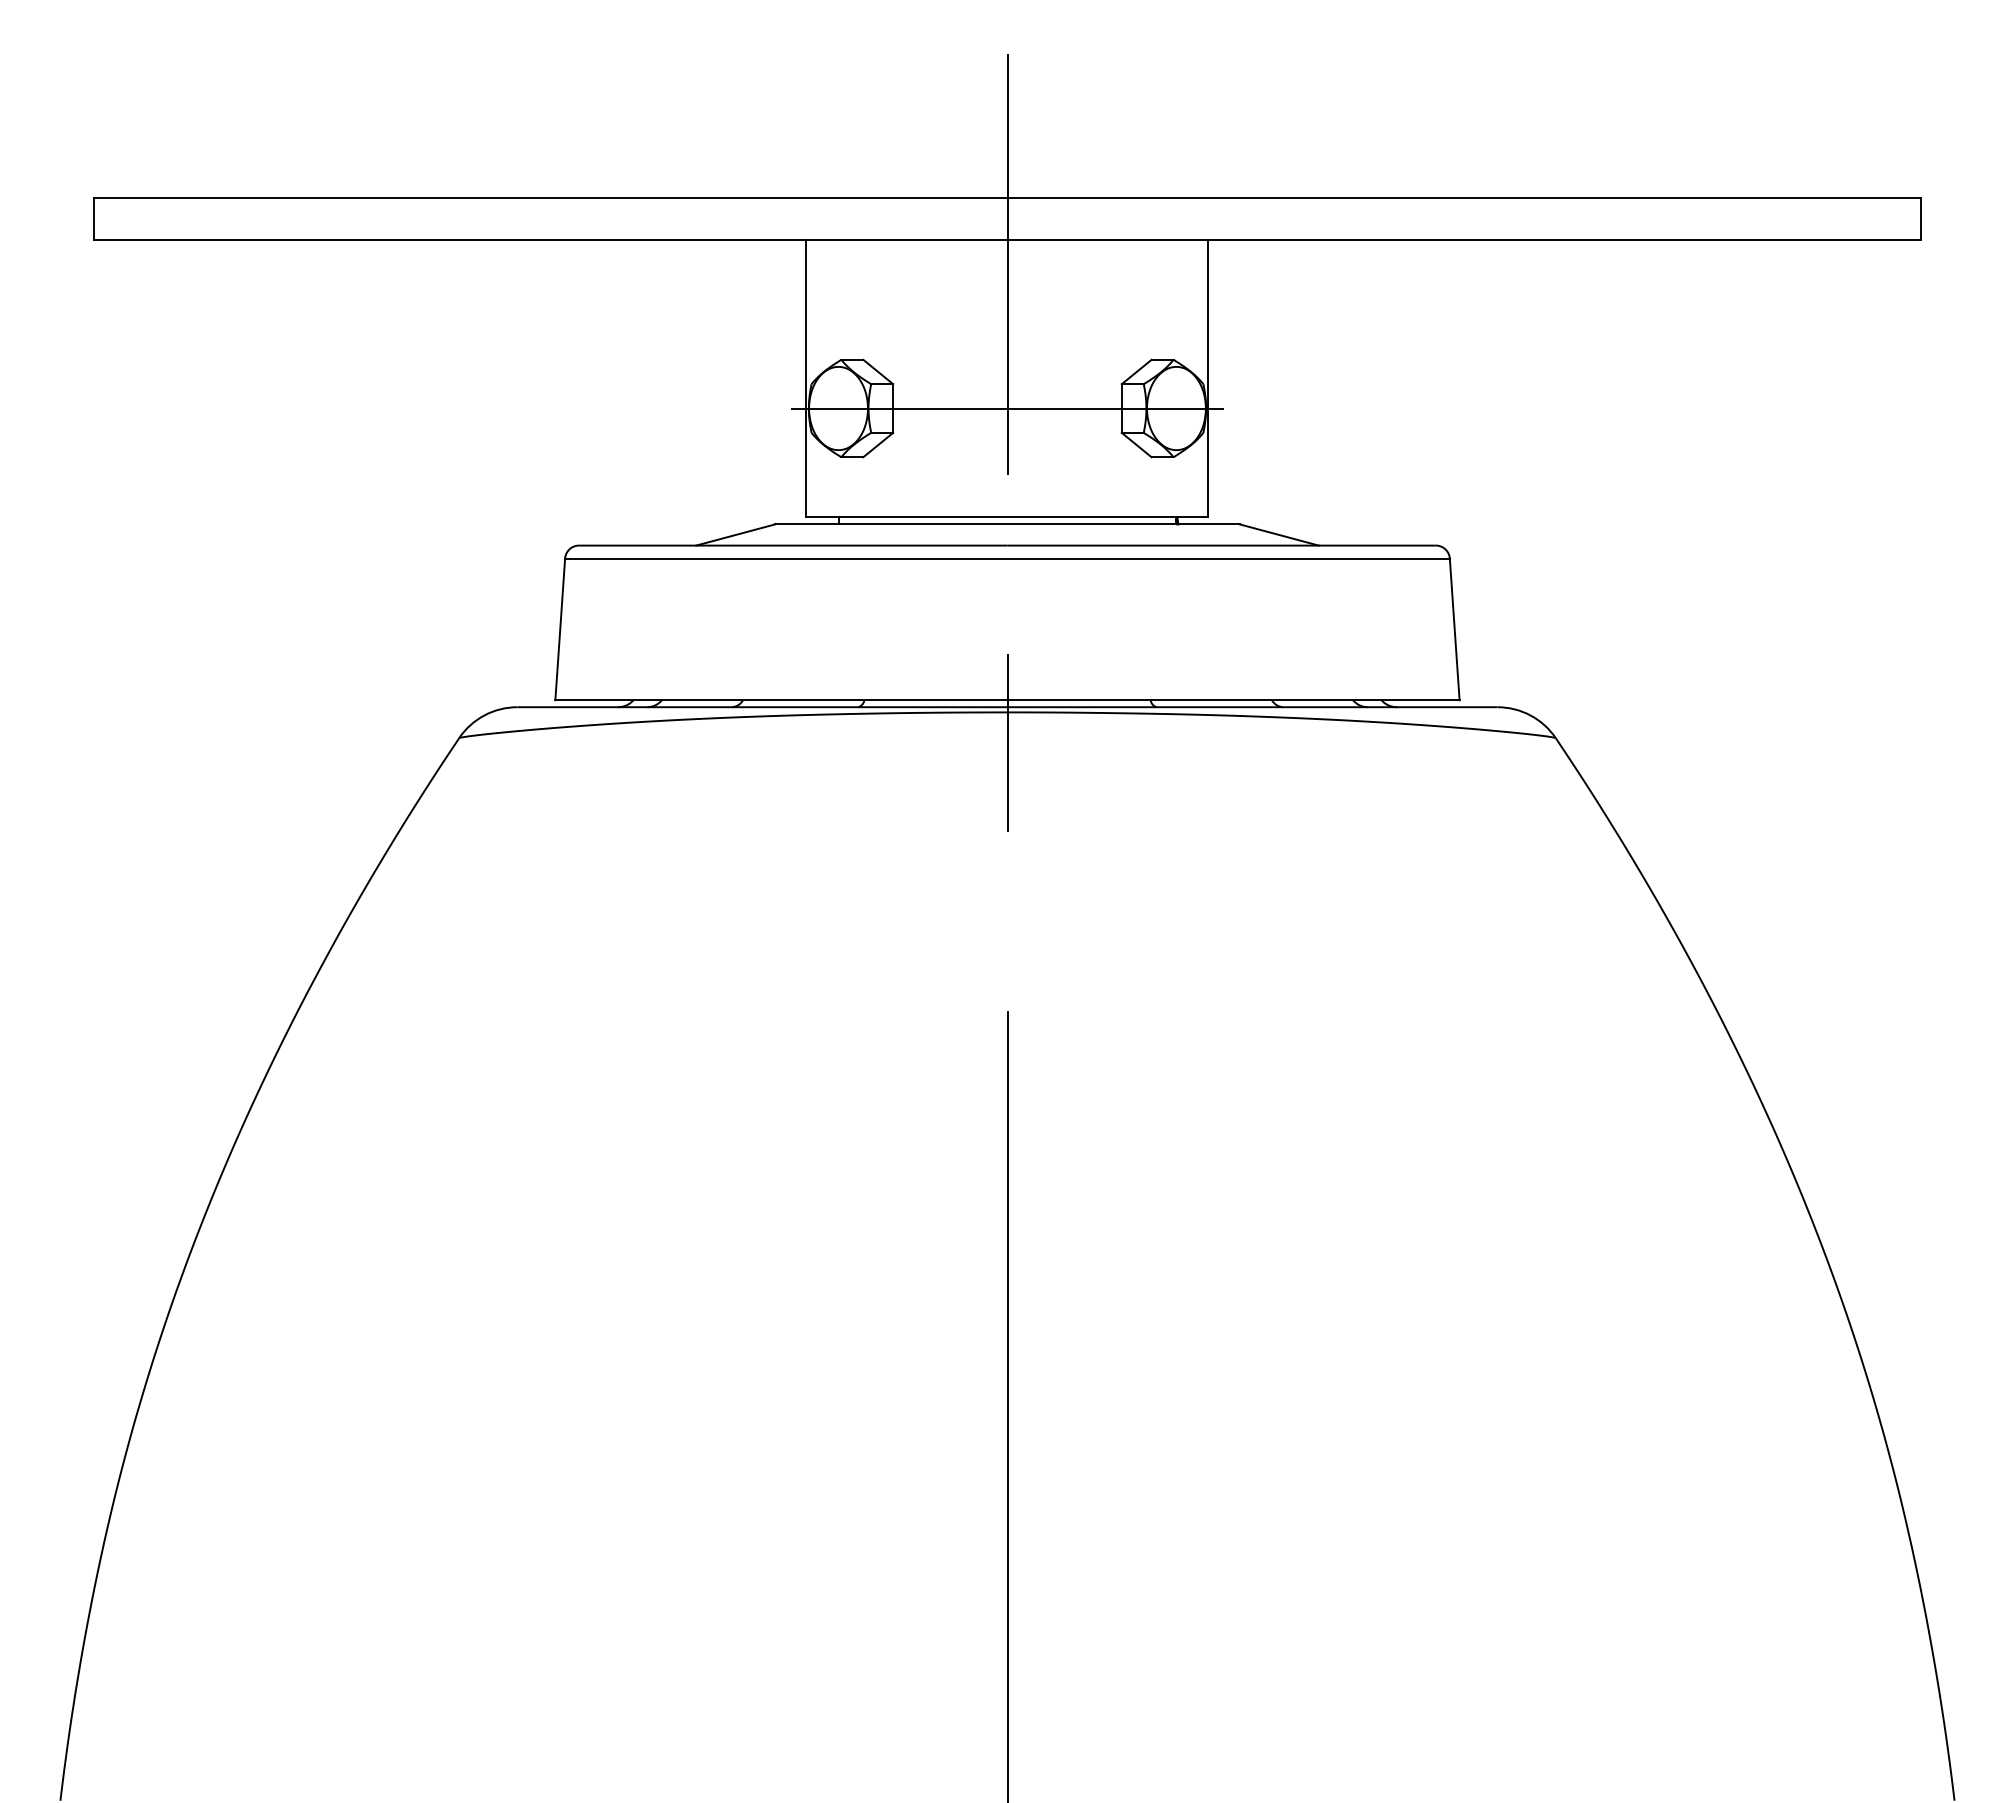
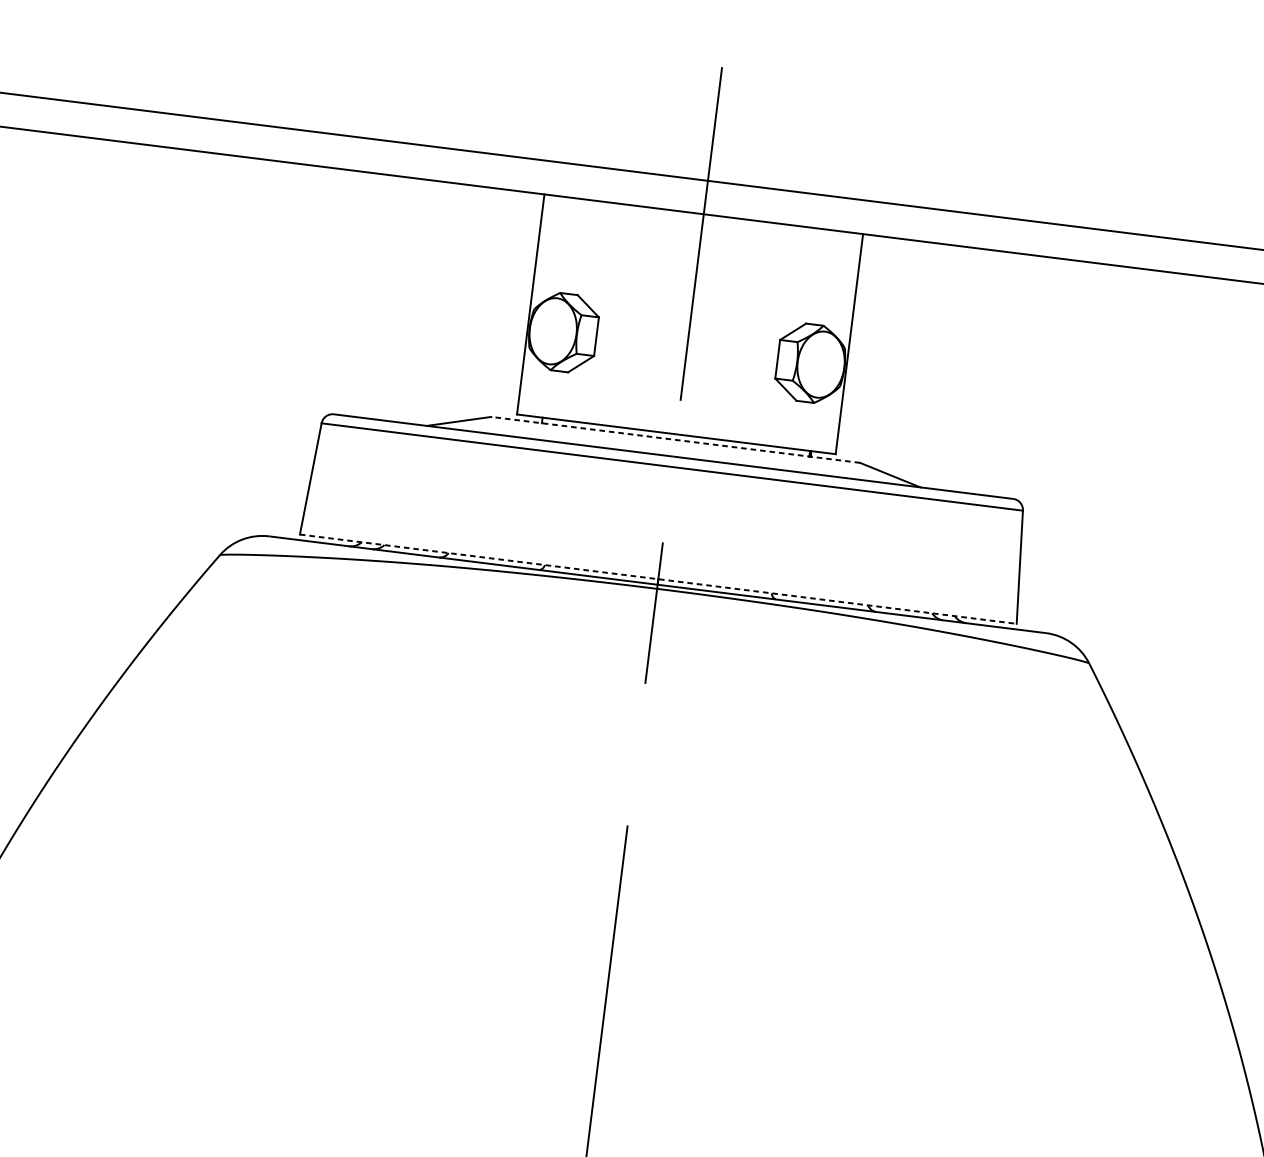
line: (1007, 408) -> (687, 347), removed
line: (1007, 524) -> (675, 439), solid -> dashed
line: (1007, 700) -> (658, 579), solid -> dashed

